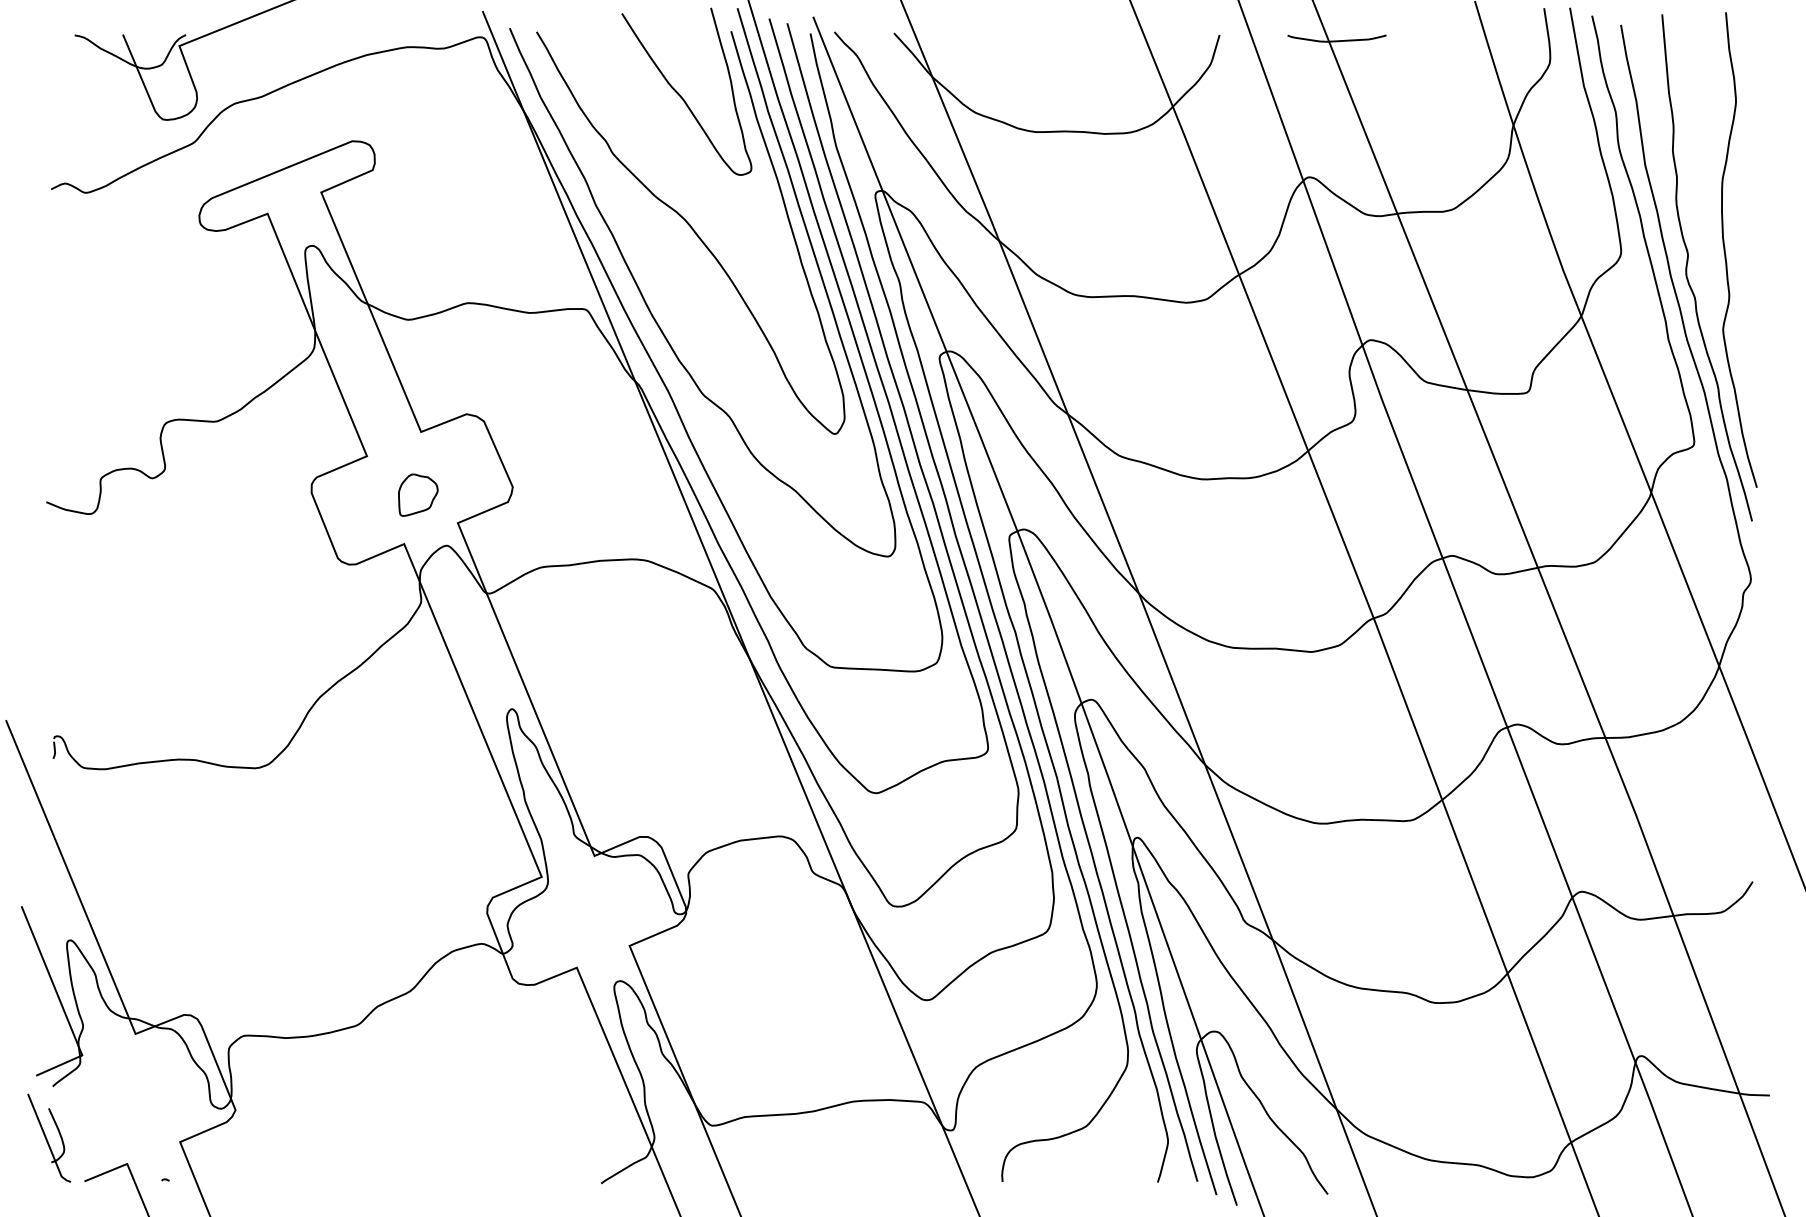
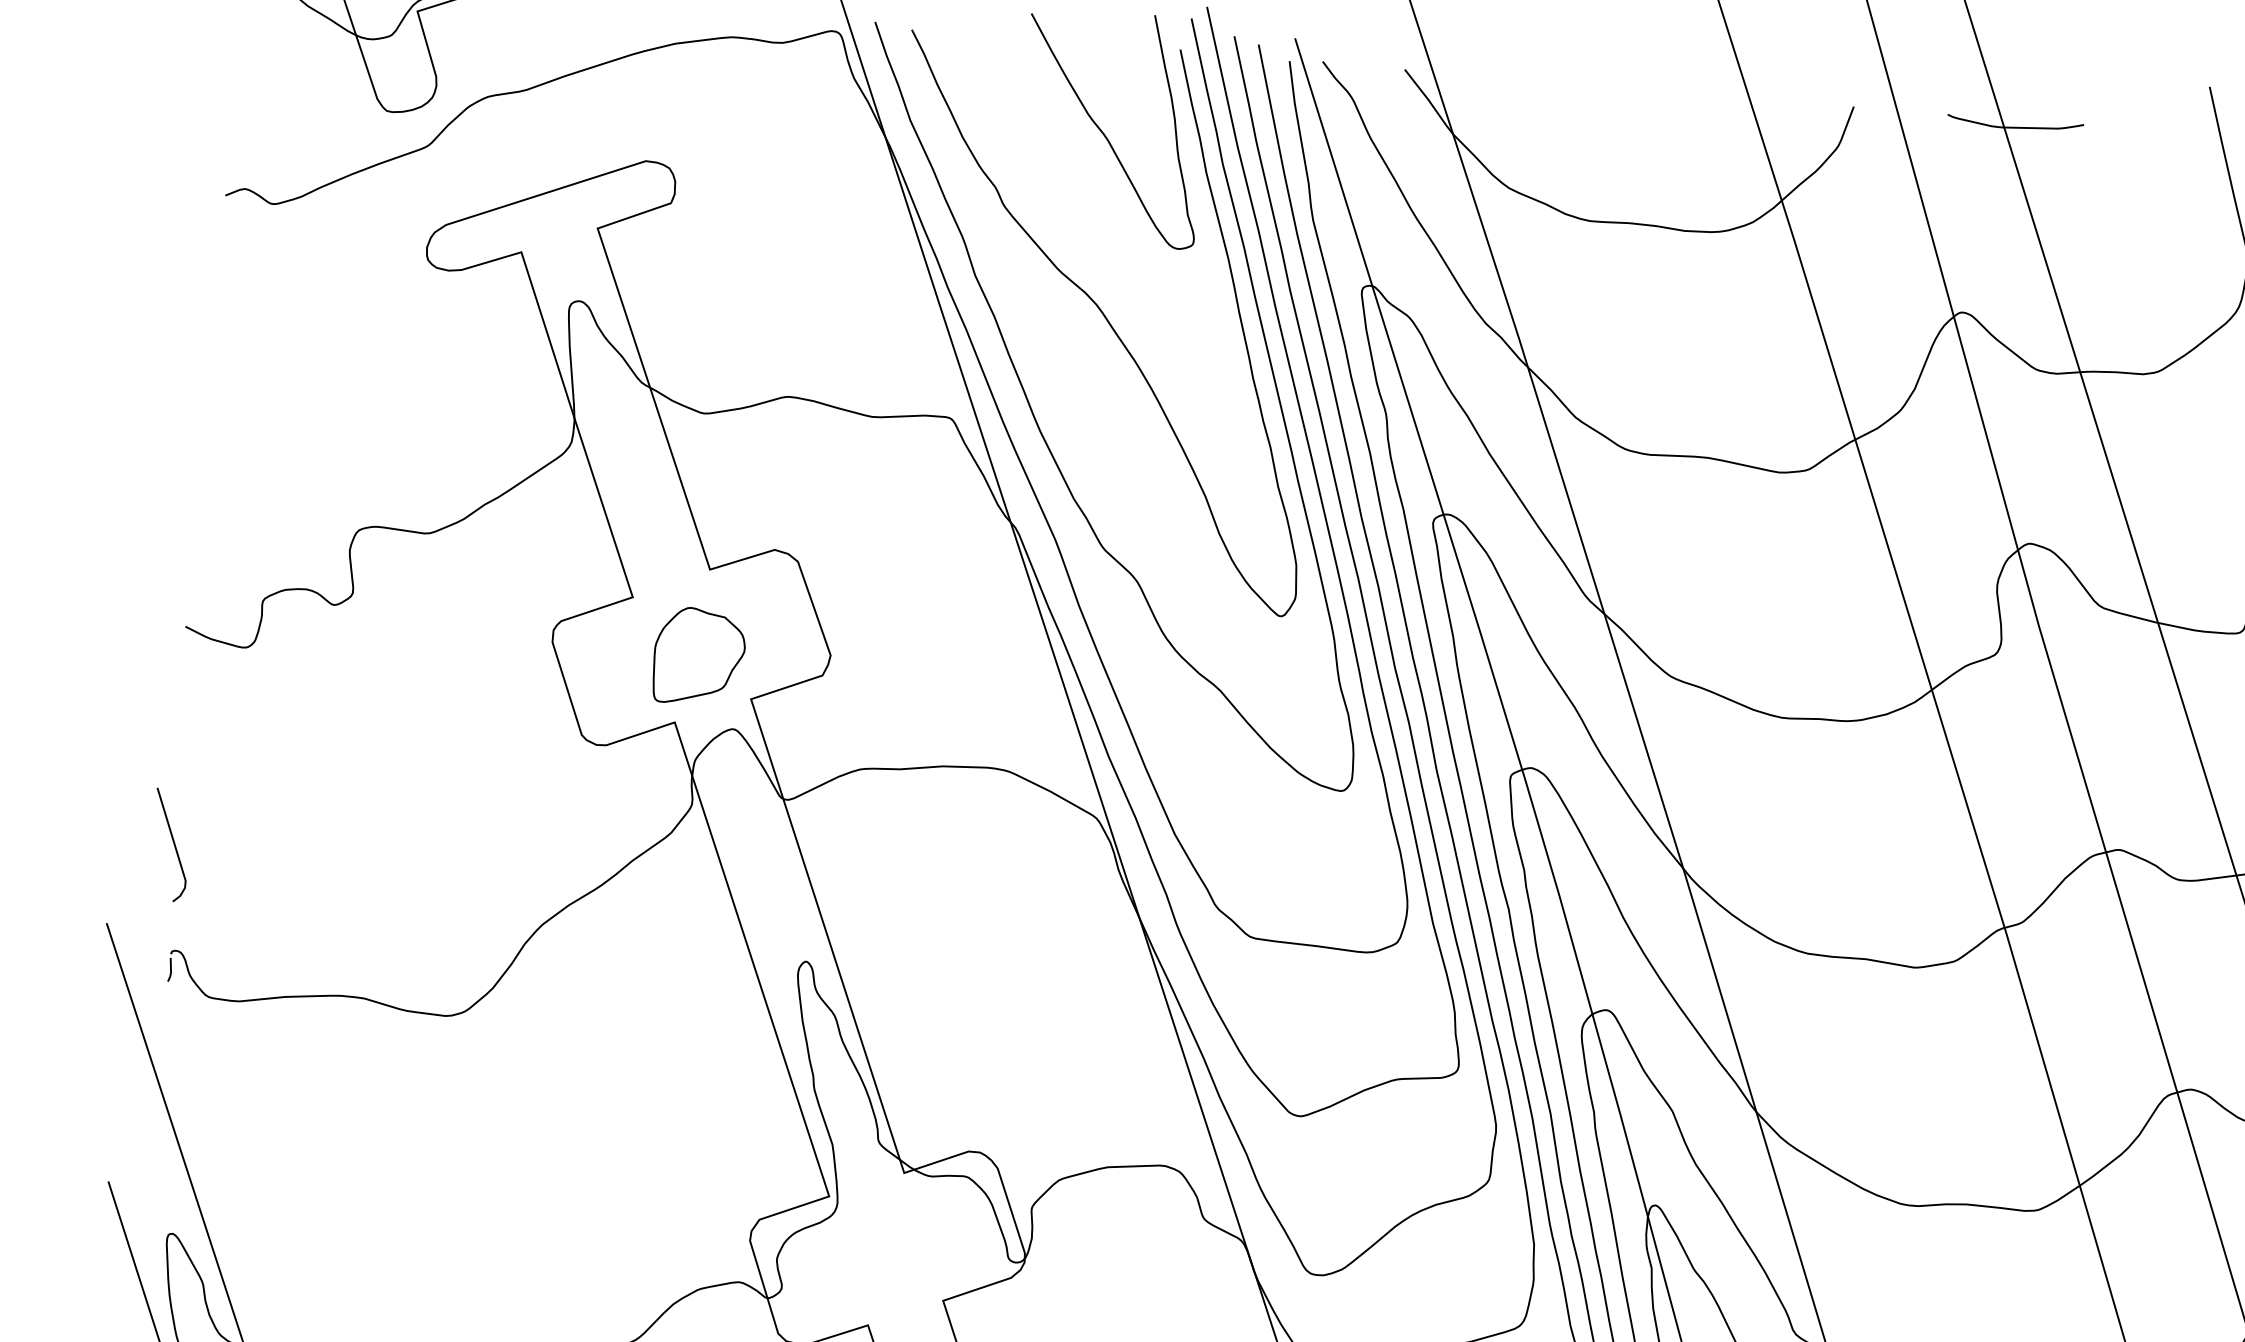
part: (418, 494) -> (699, 655), size x1.67
line: (49, 660) -> (173, 845), added

